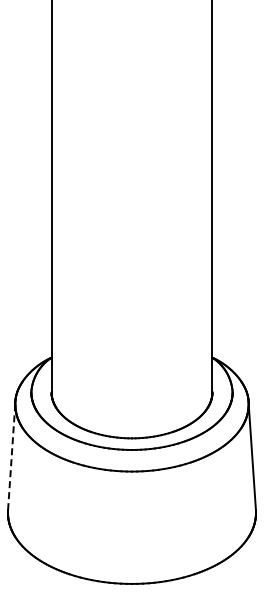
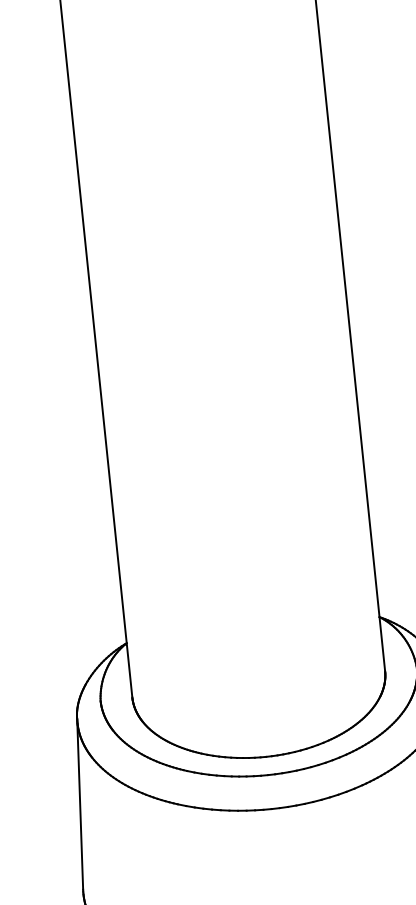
line: (11, 456) -> (79, 804), dashed -> solid

